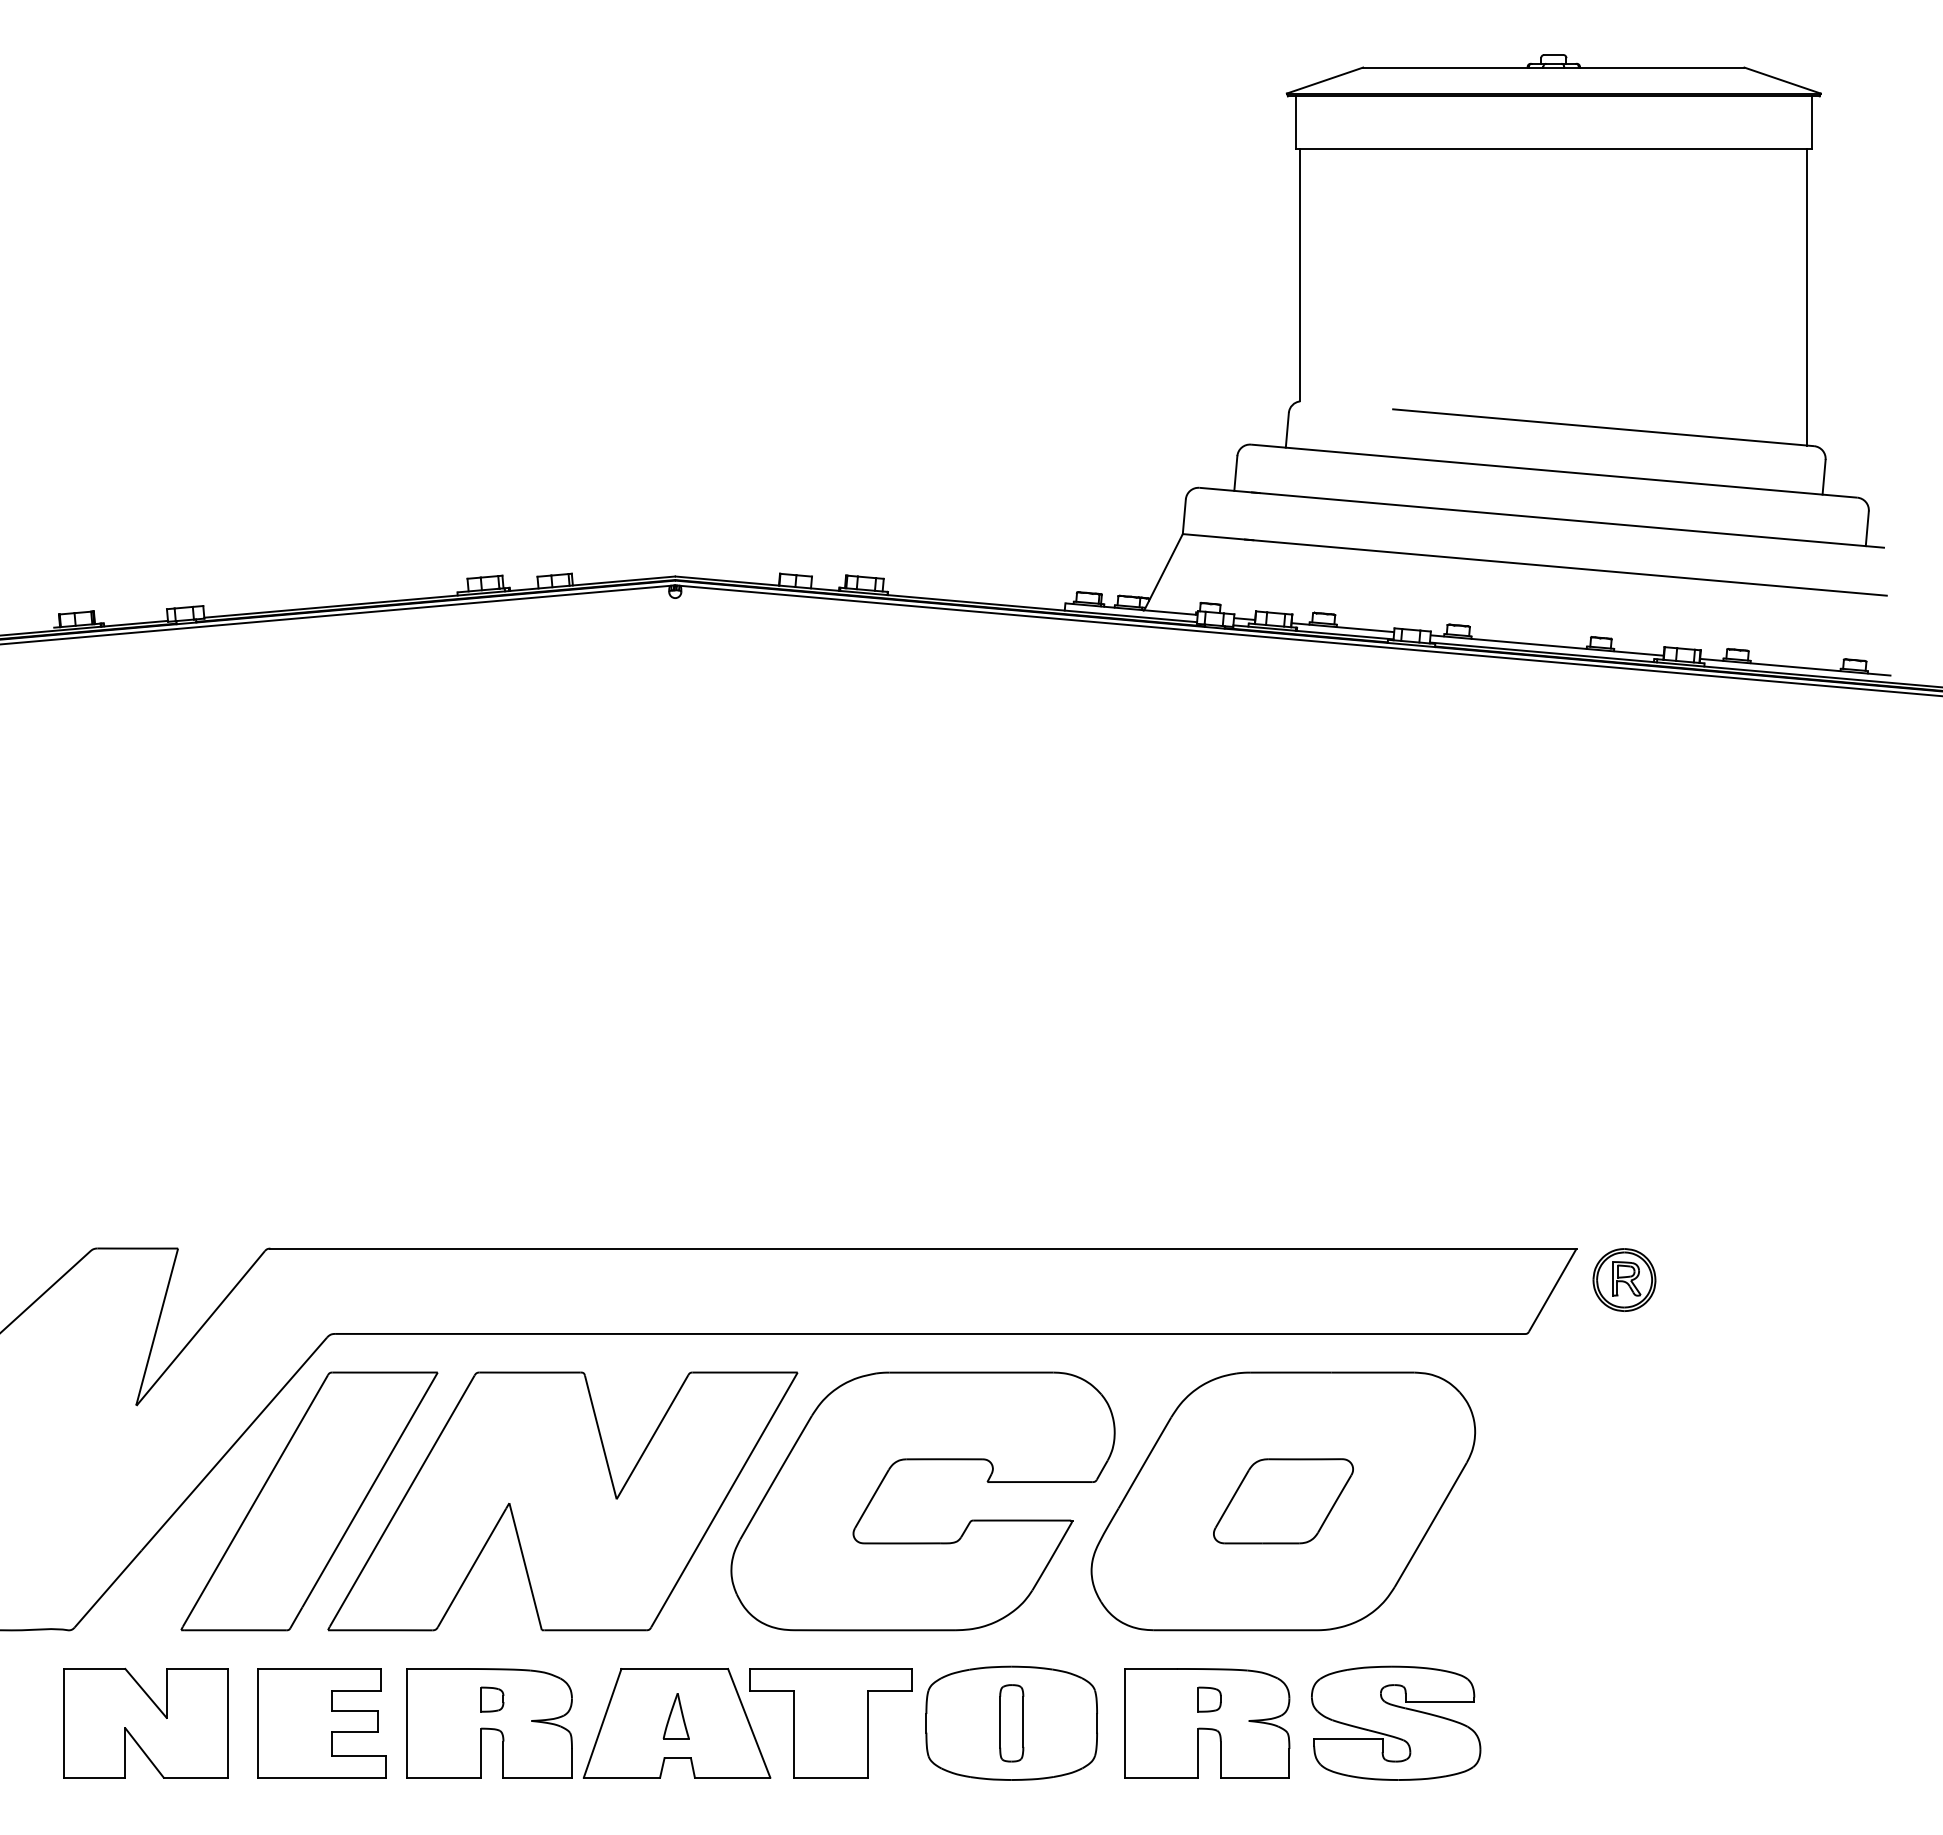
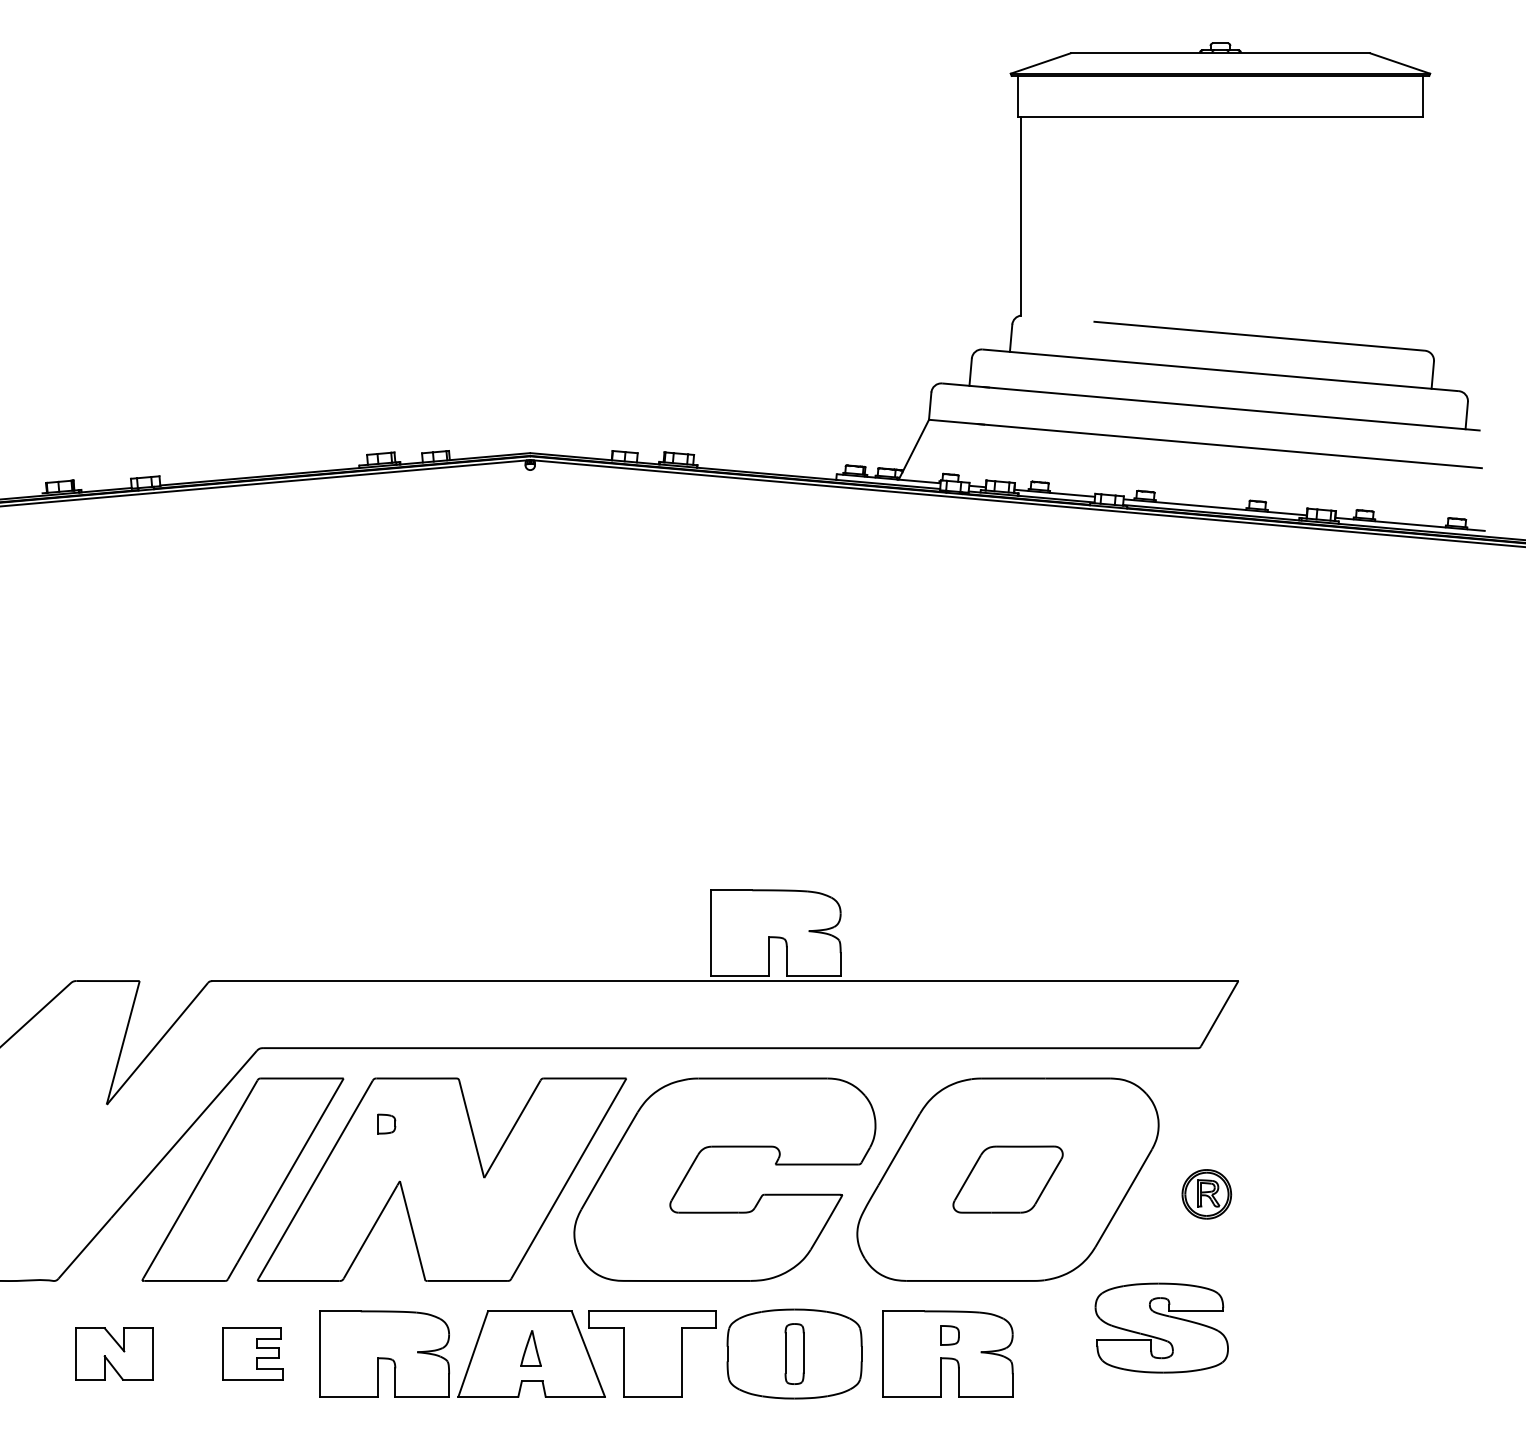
line: (1807, 297) -> (1419, 233), removed
part: (988, 1187) -> (776, 933), added
part: (1624, 1279) -> (1206, 1193), moved
part: (492, 1699) -> (386, 1124), moved
part: (145, 1722) -> (114, 1353), size x0.6
part: (1396, 1722) -> (1162, 1327), moved
part: (321, 1723) -> (252, 1354), size x0.6

